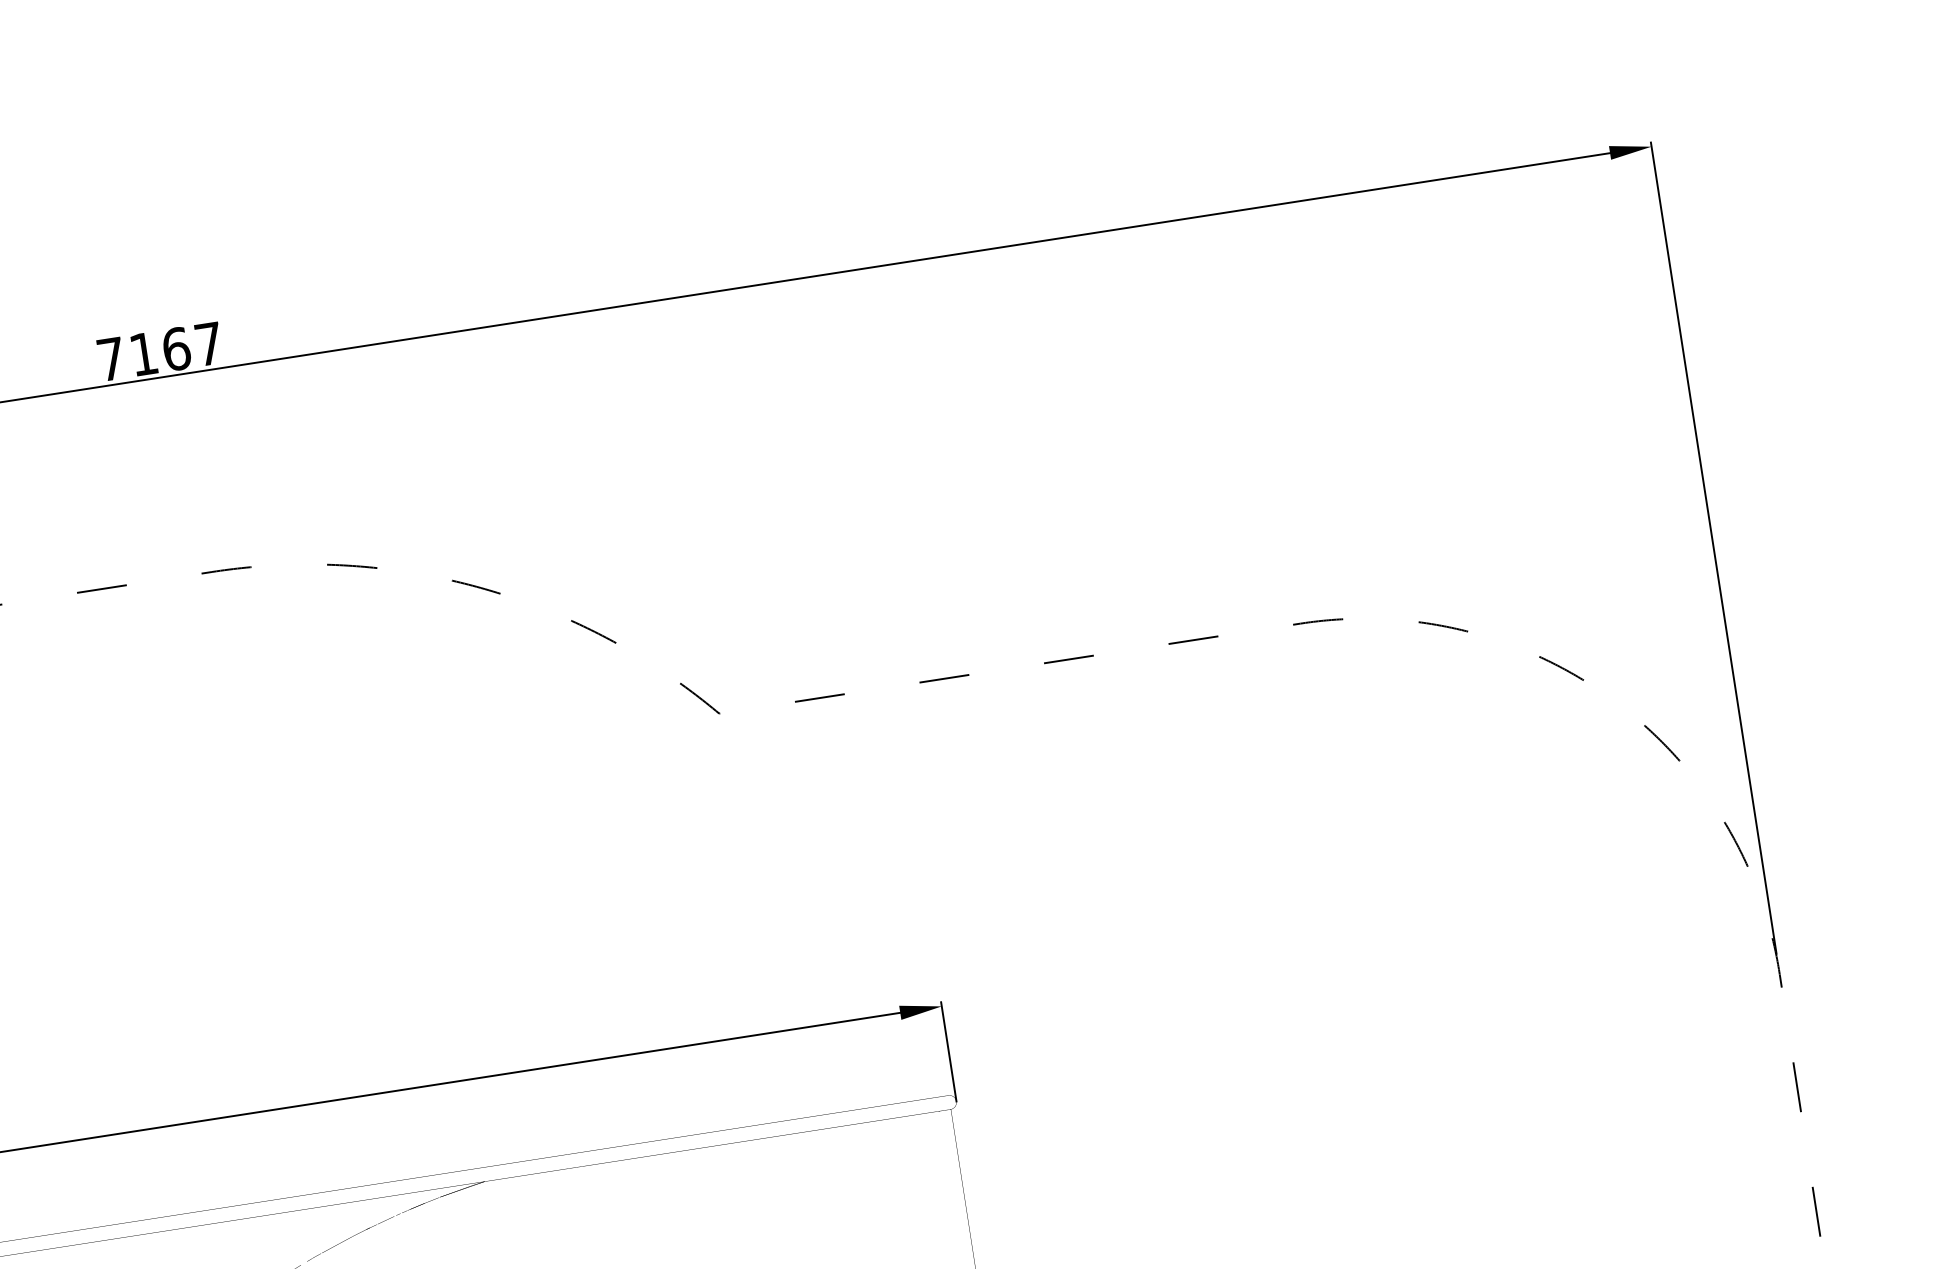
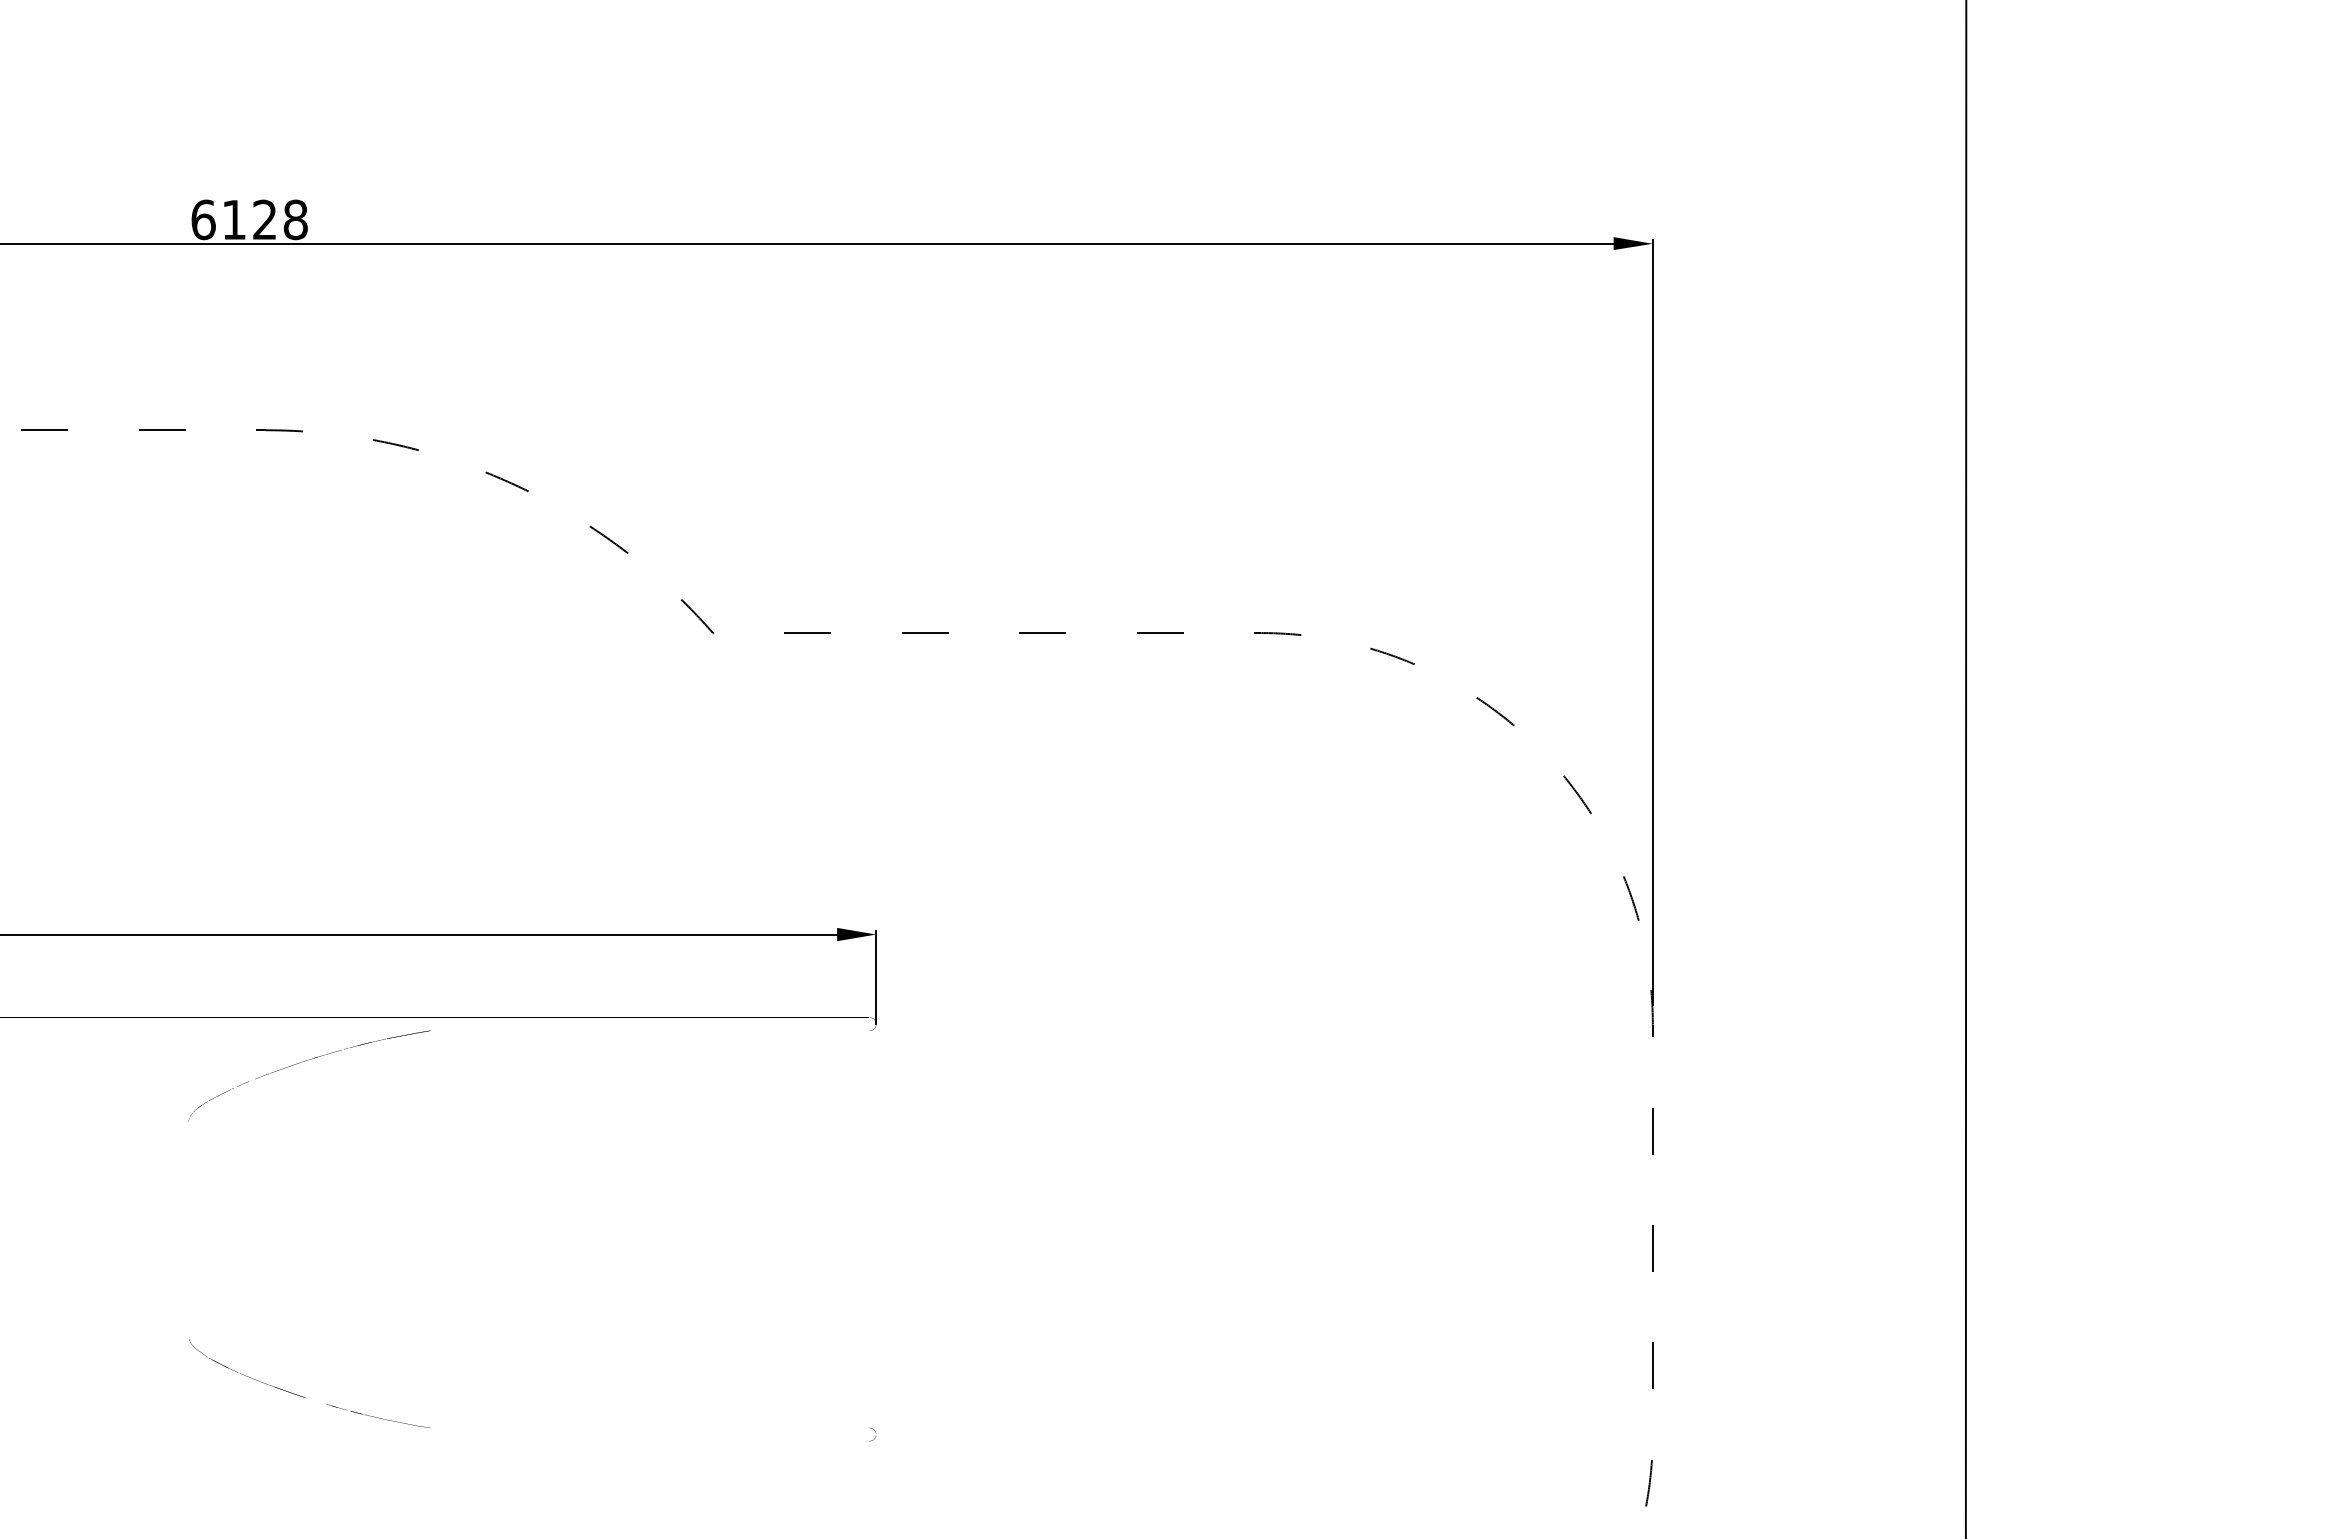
text: (160, 351) -> (249, 219), 7167 -> 6128

